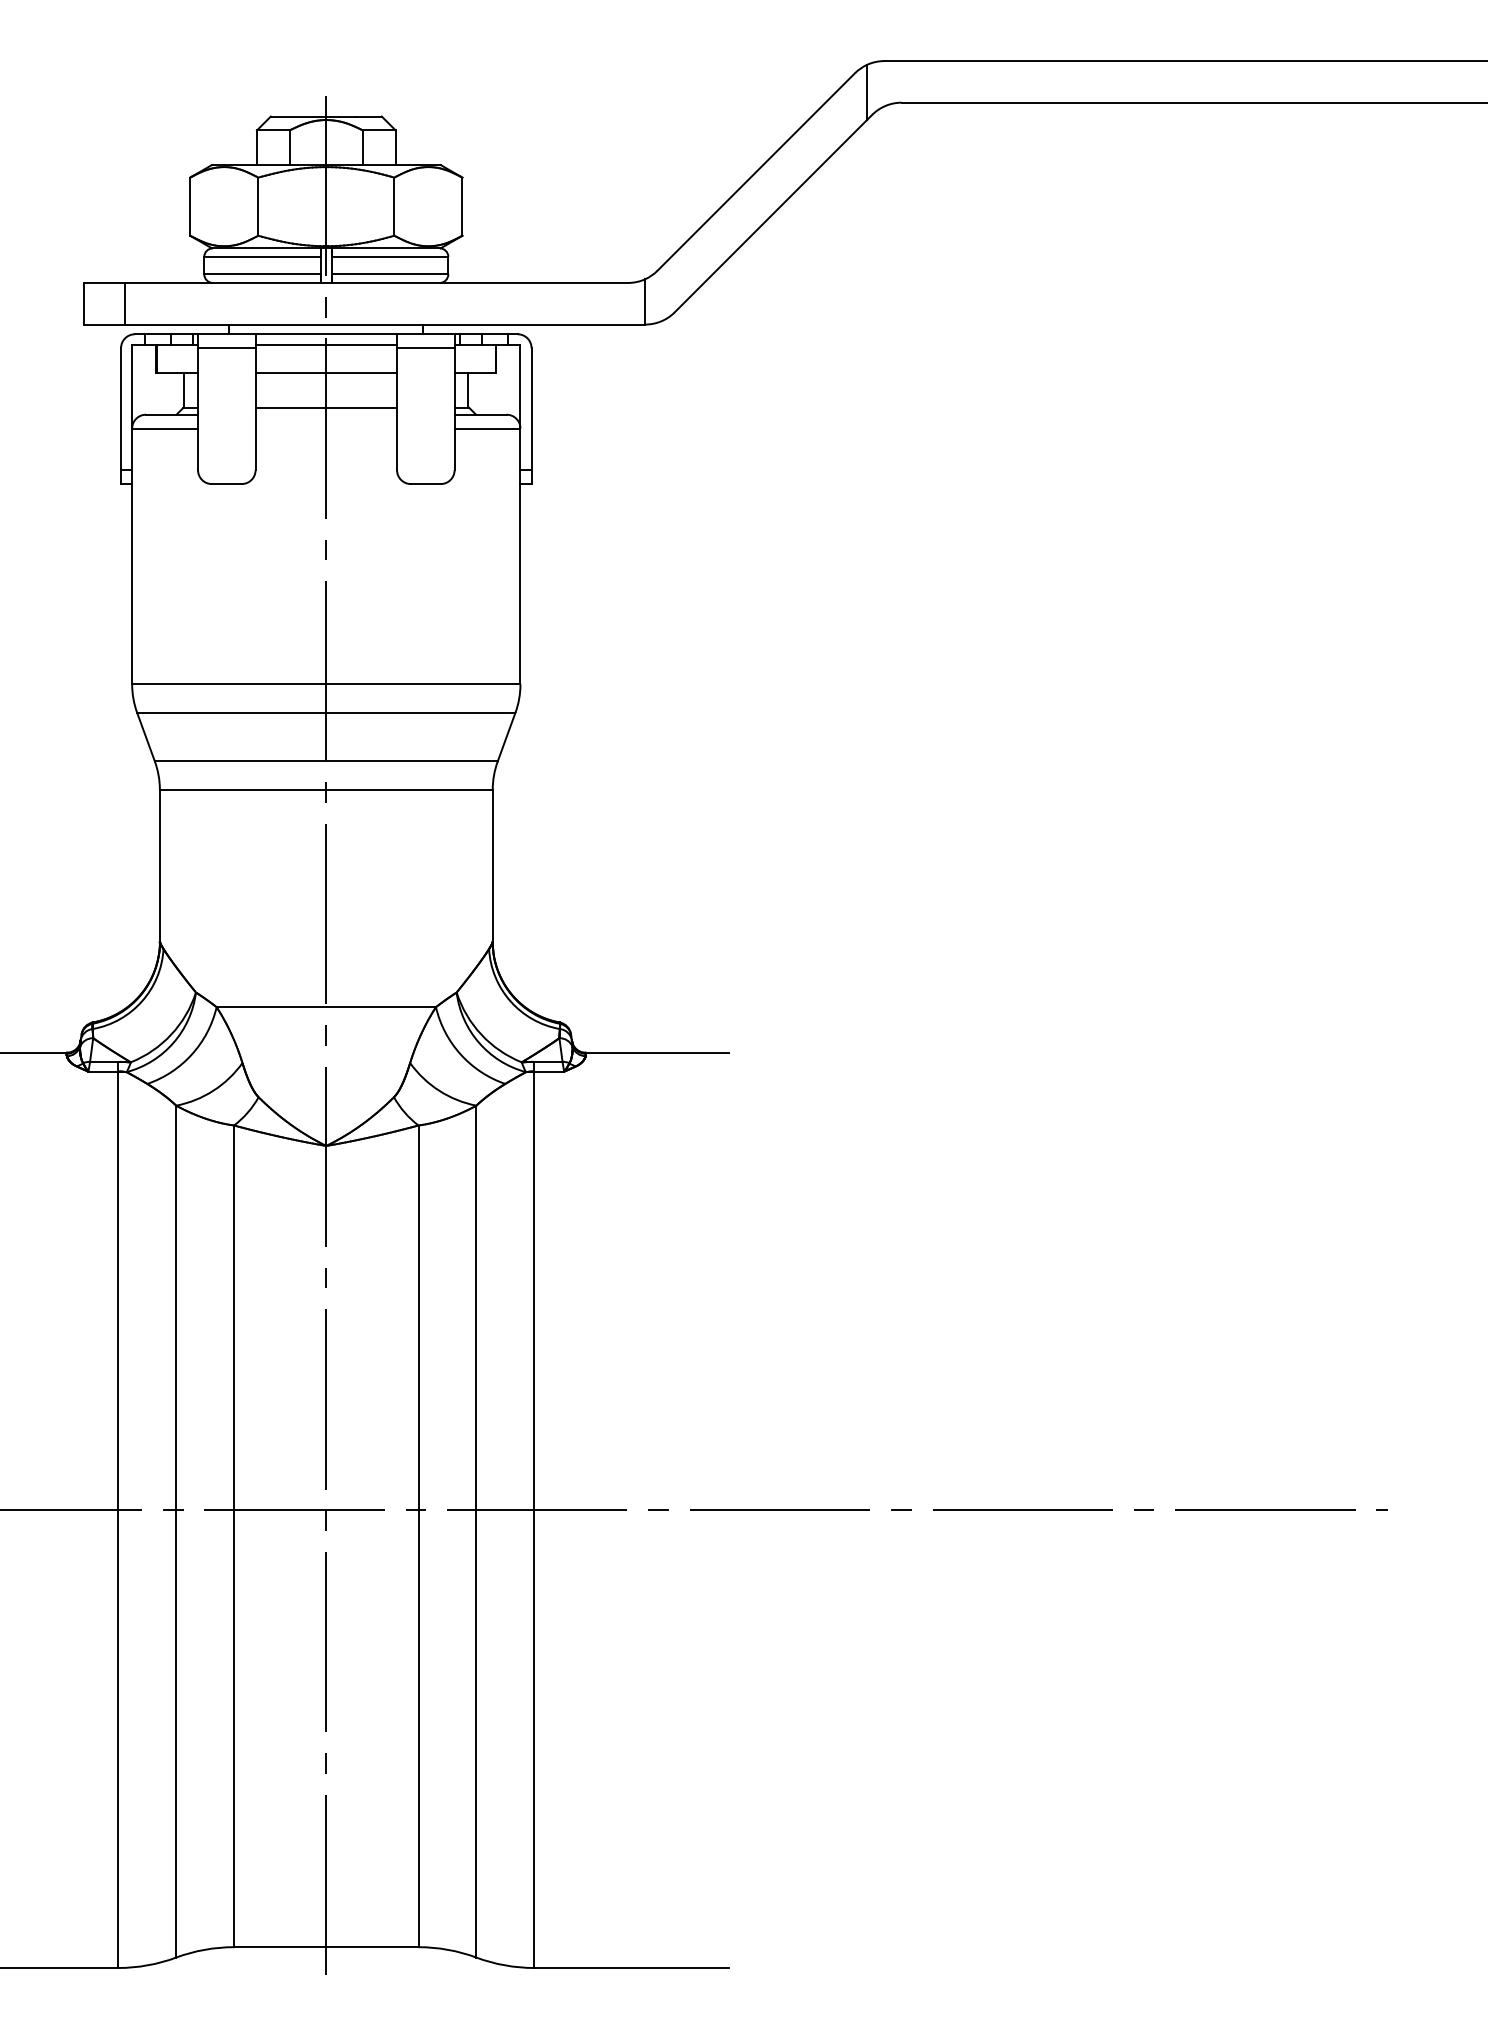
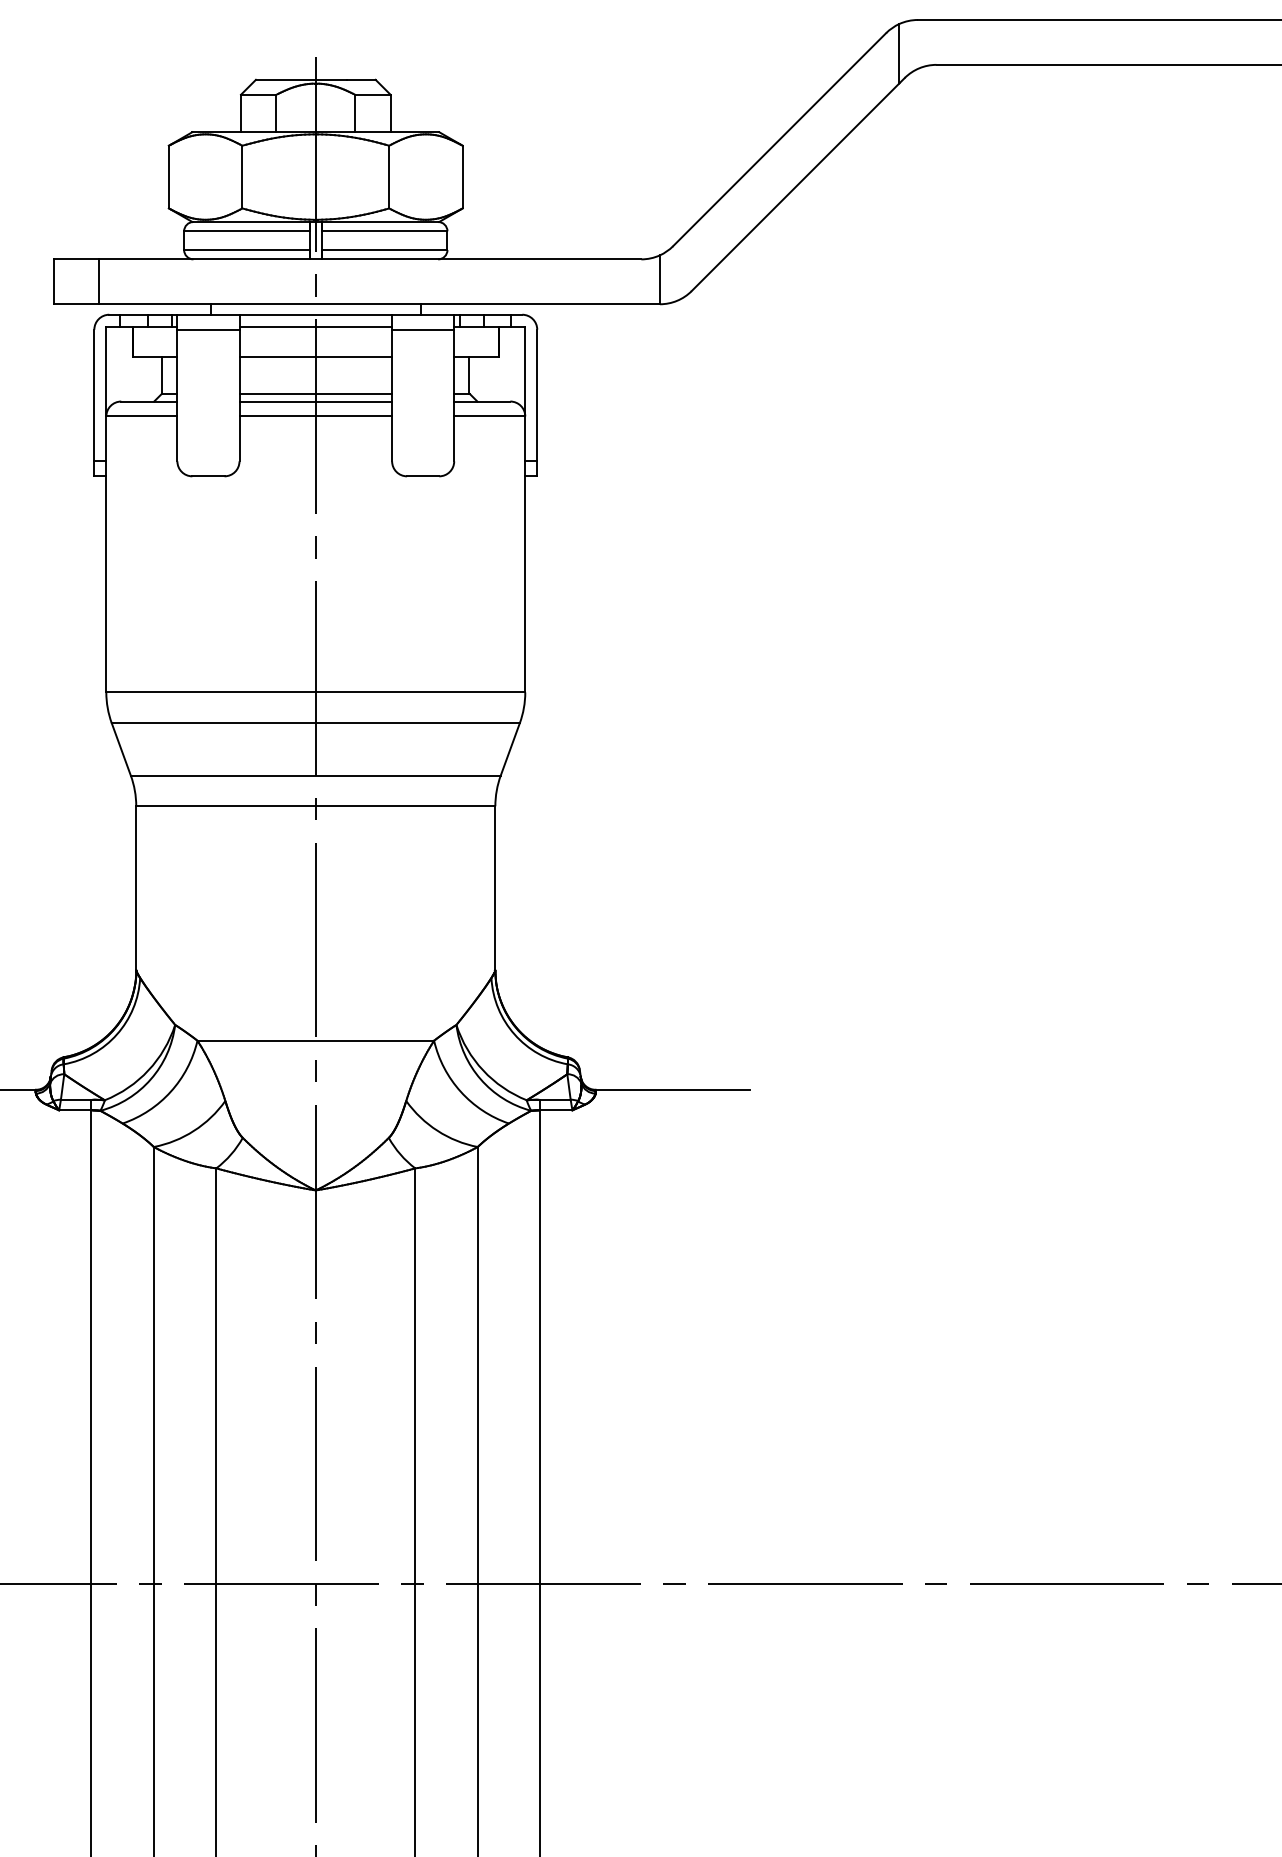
line: (326, 414) -> (316, 401), added
line: (326, 428) -> (316, 416), added

